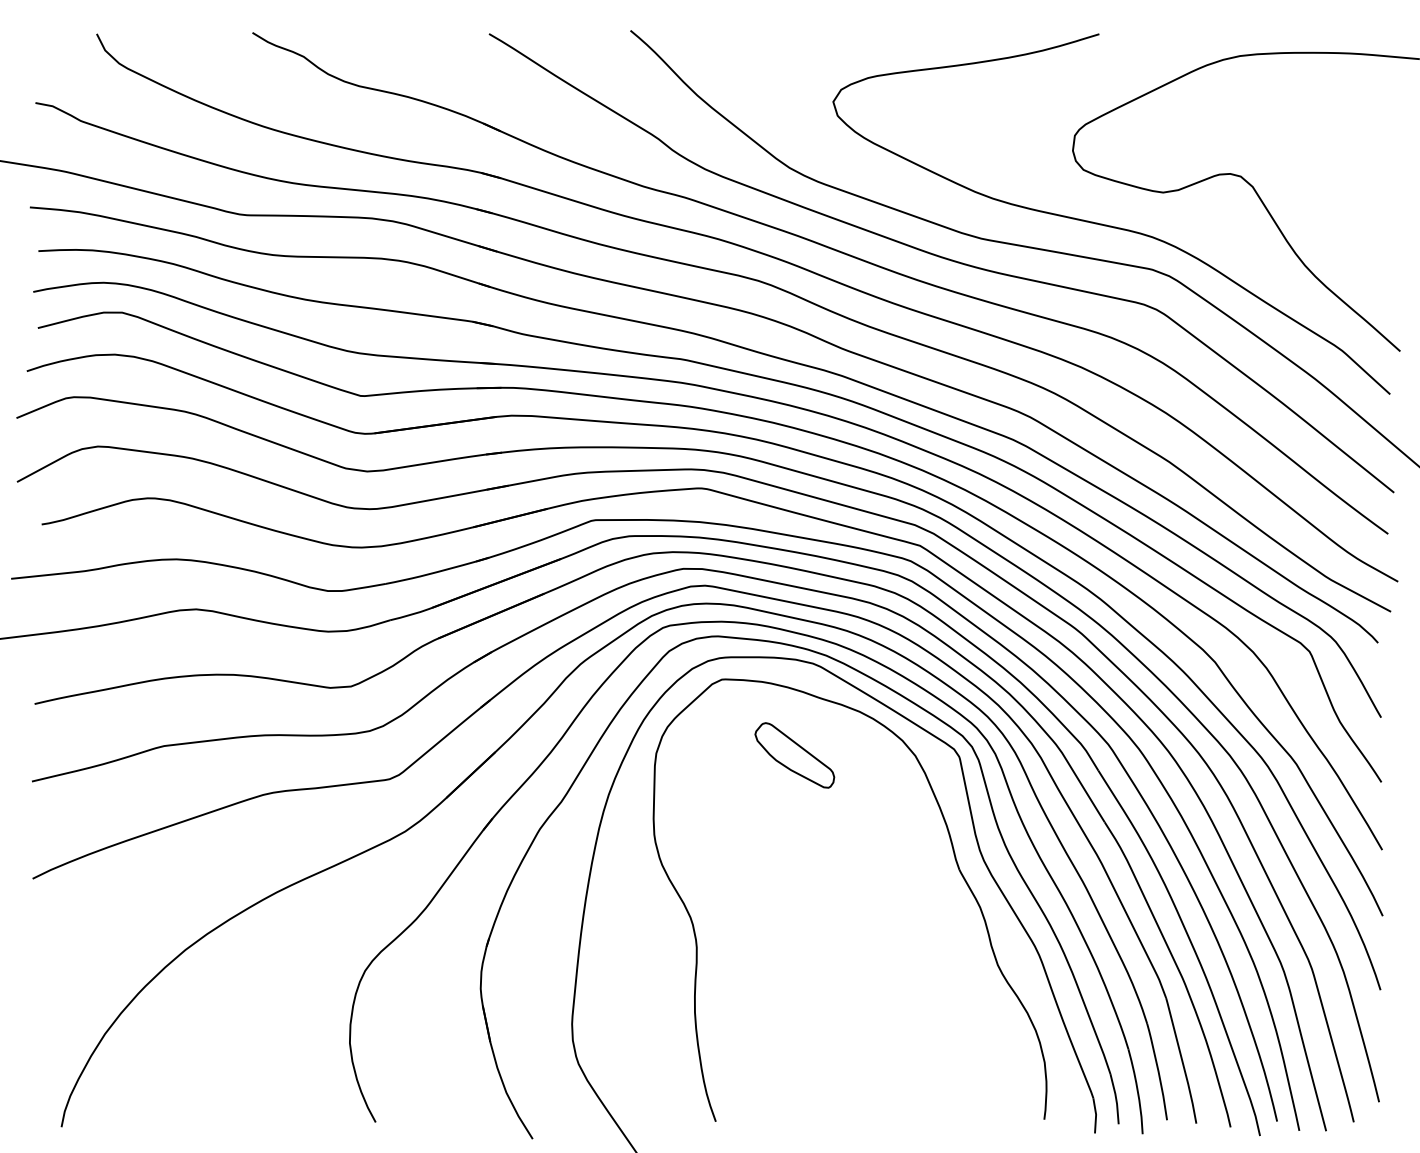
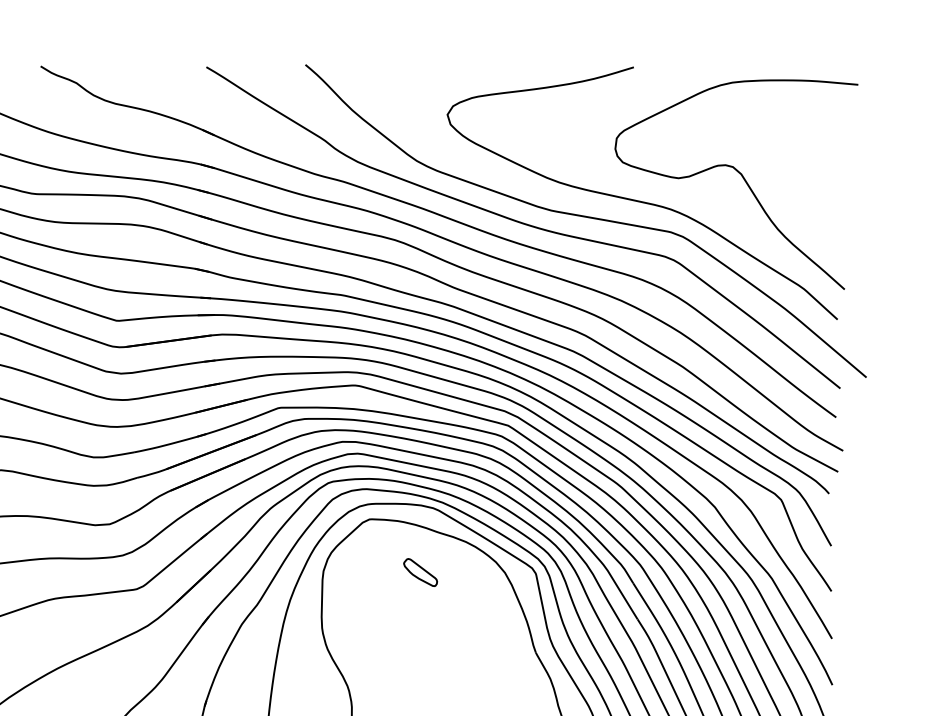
part: (794, 755) -> (420, 572), size x0.6

